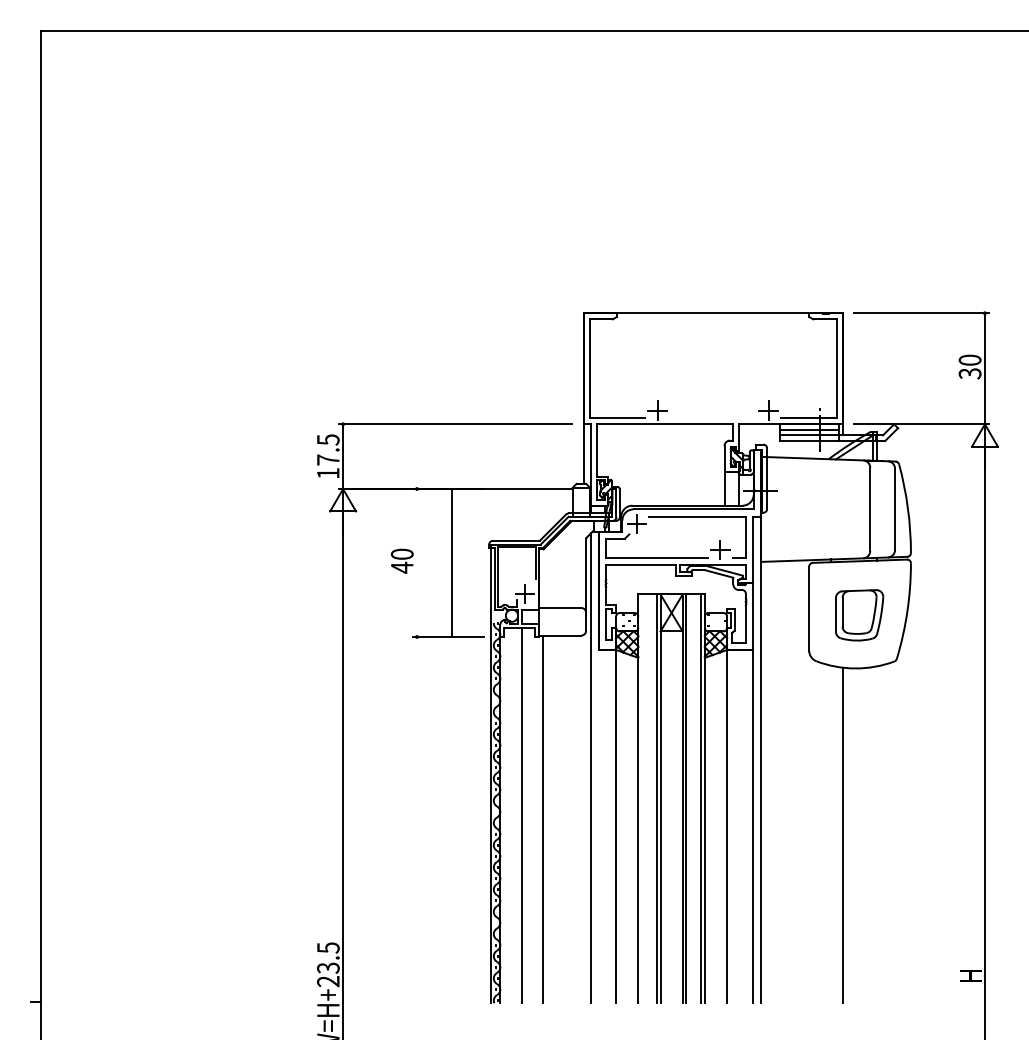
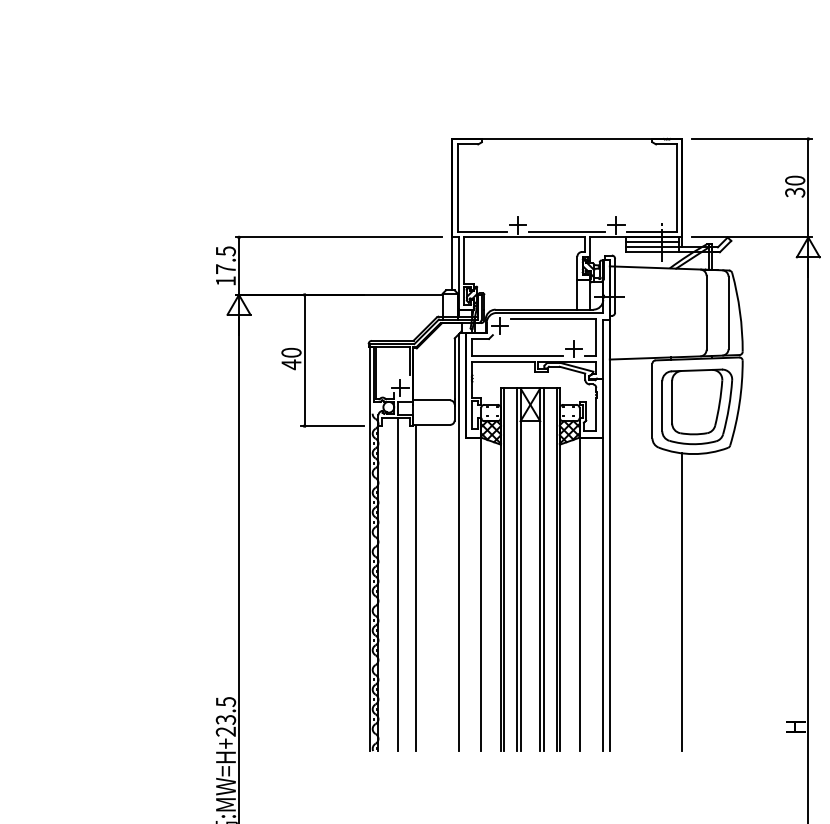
line: (712, 418) -> (566, 232), added
line: (452, 563) -> (305, 360), moved
part: (859, 615) -> (697, 407), size x1.67
line: (642, 798) -> (504, 569), added

